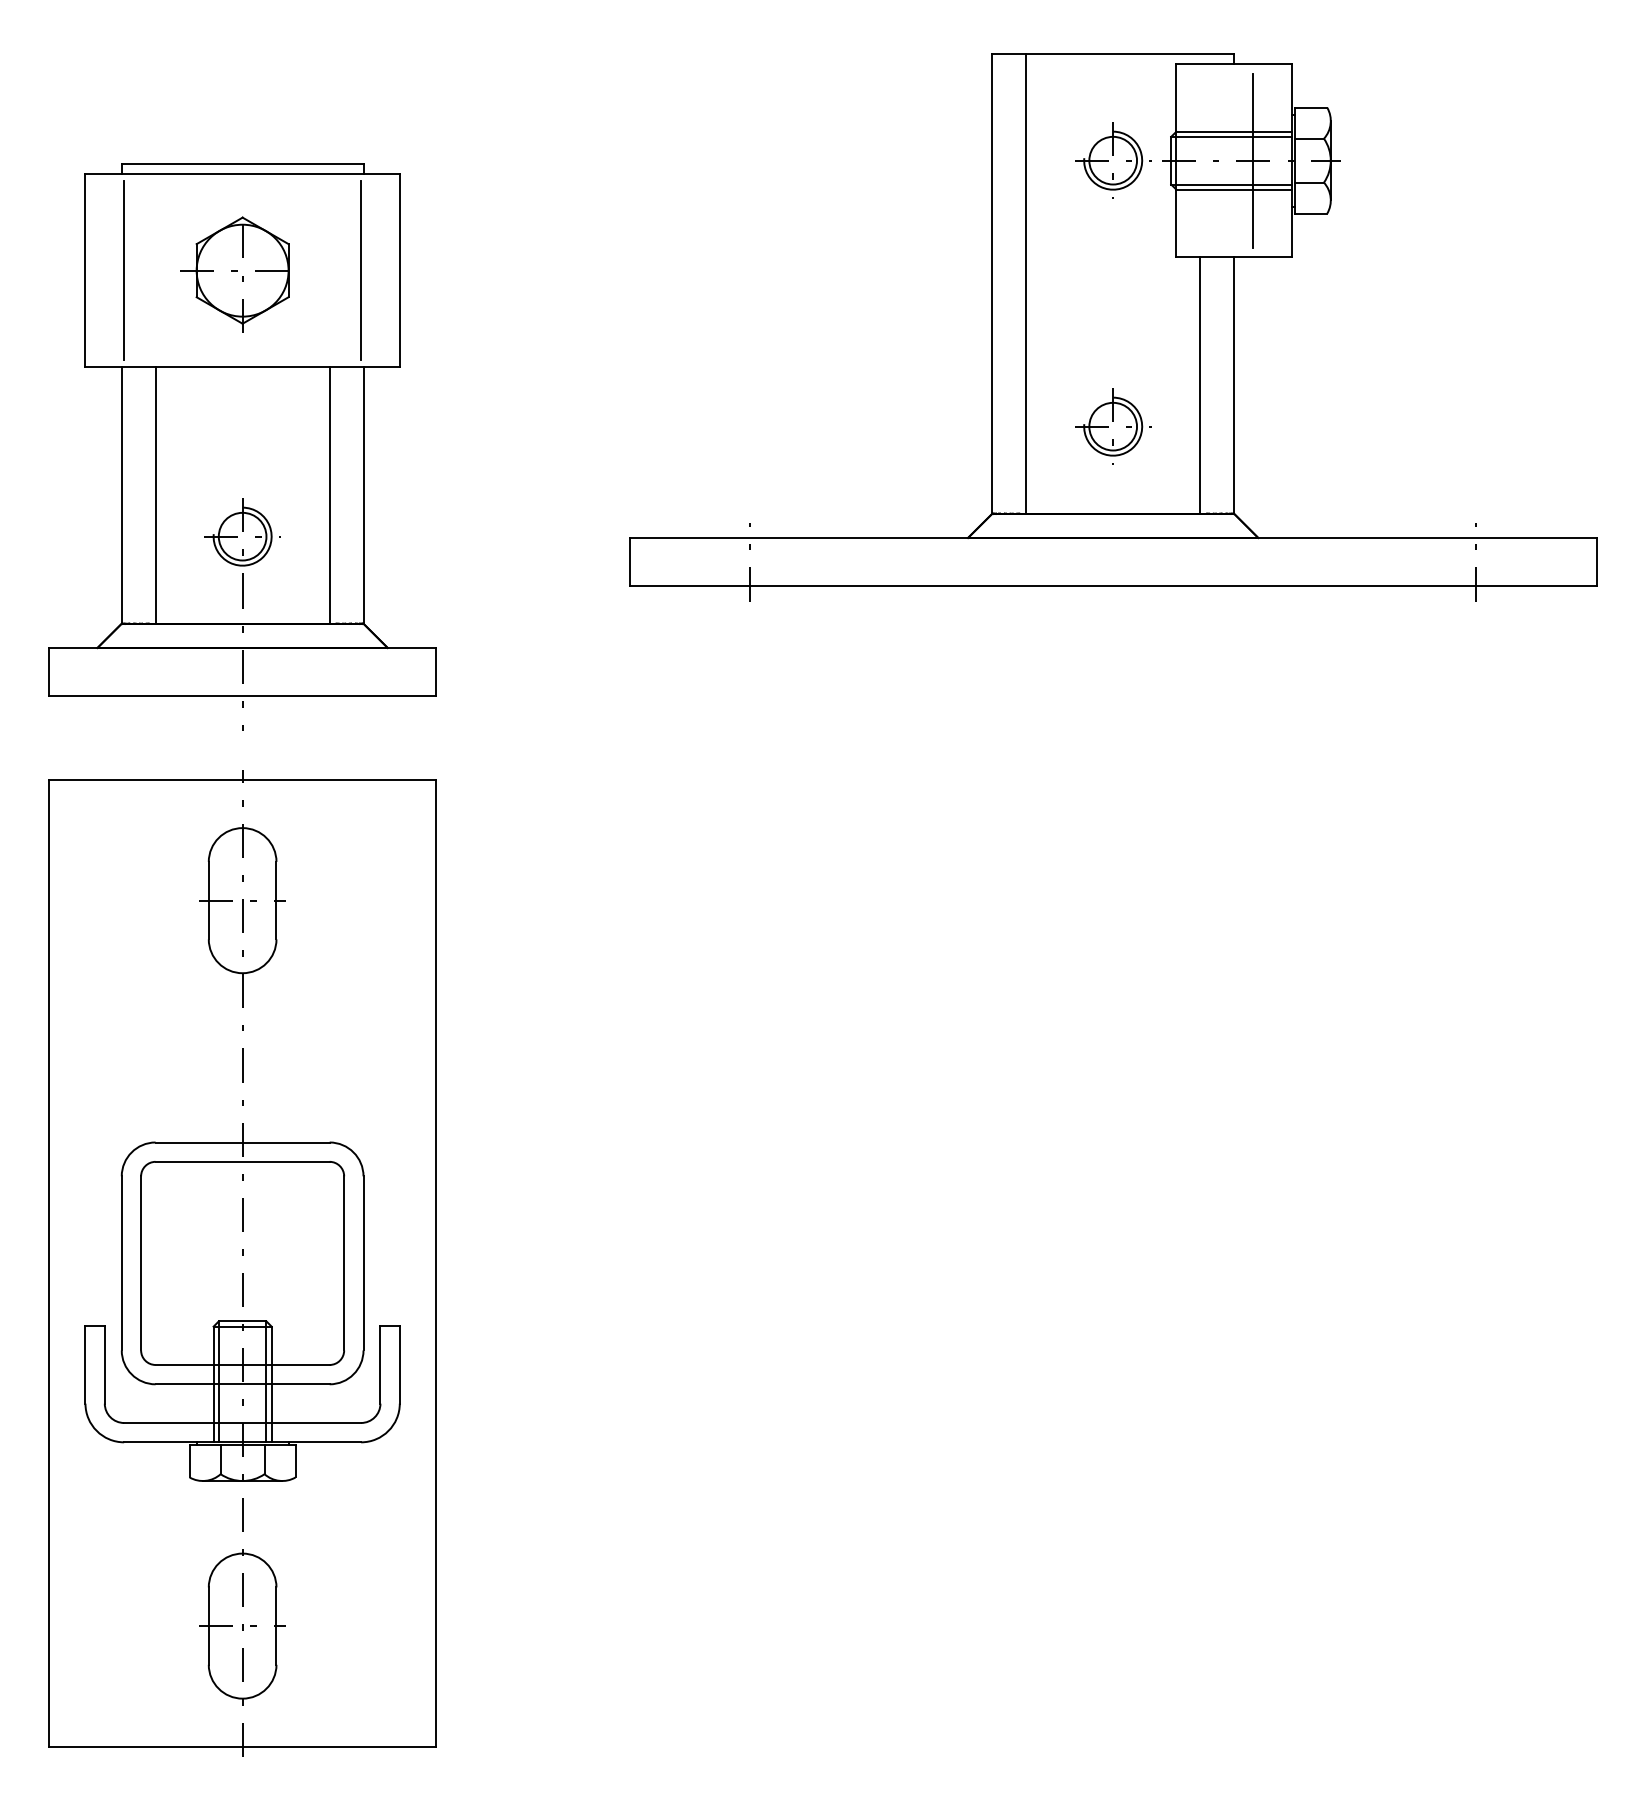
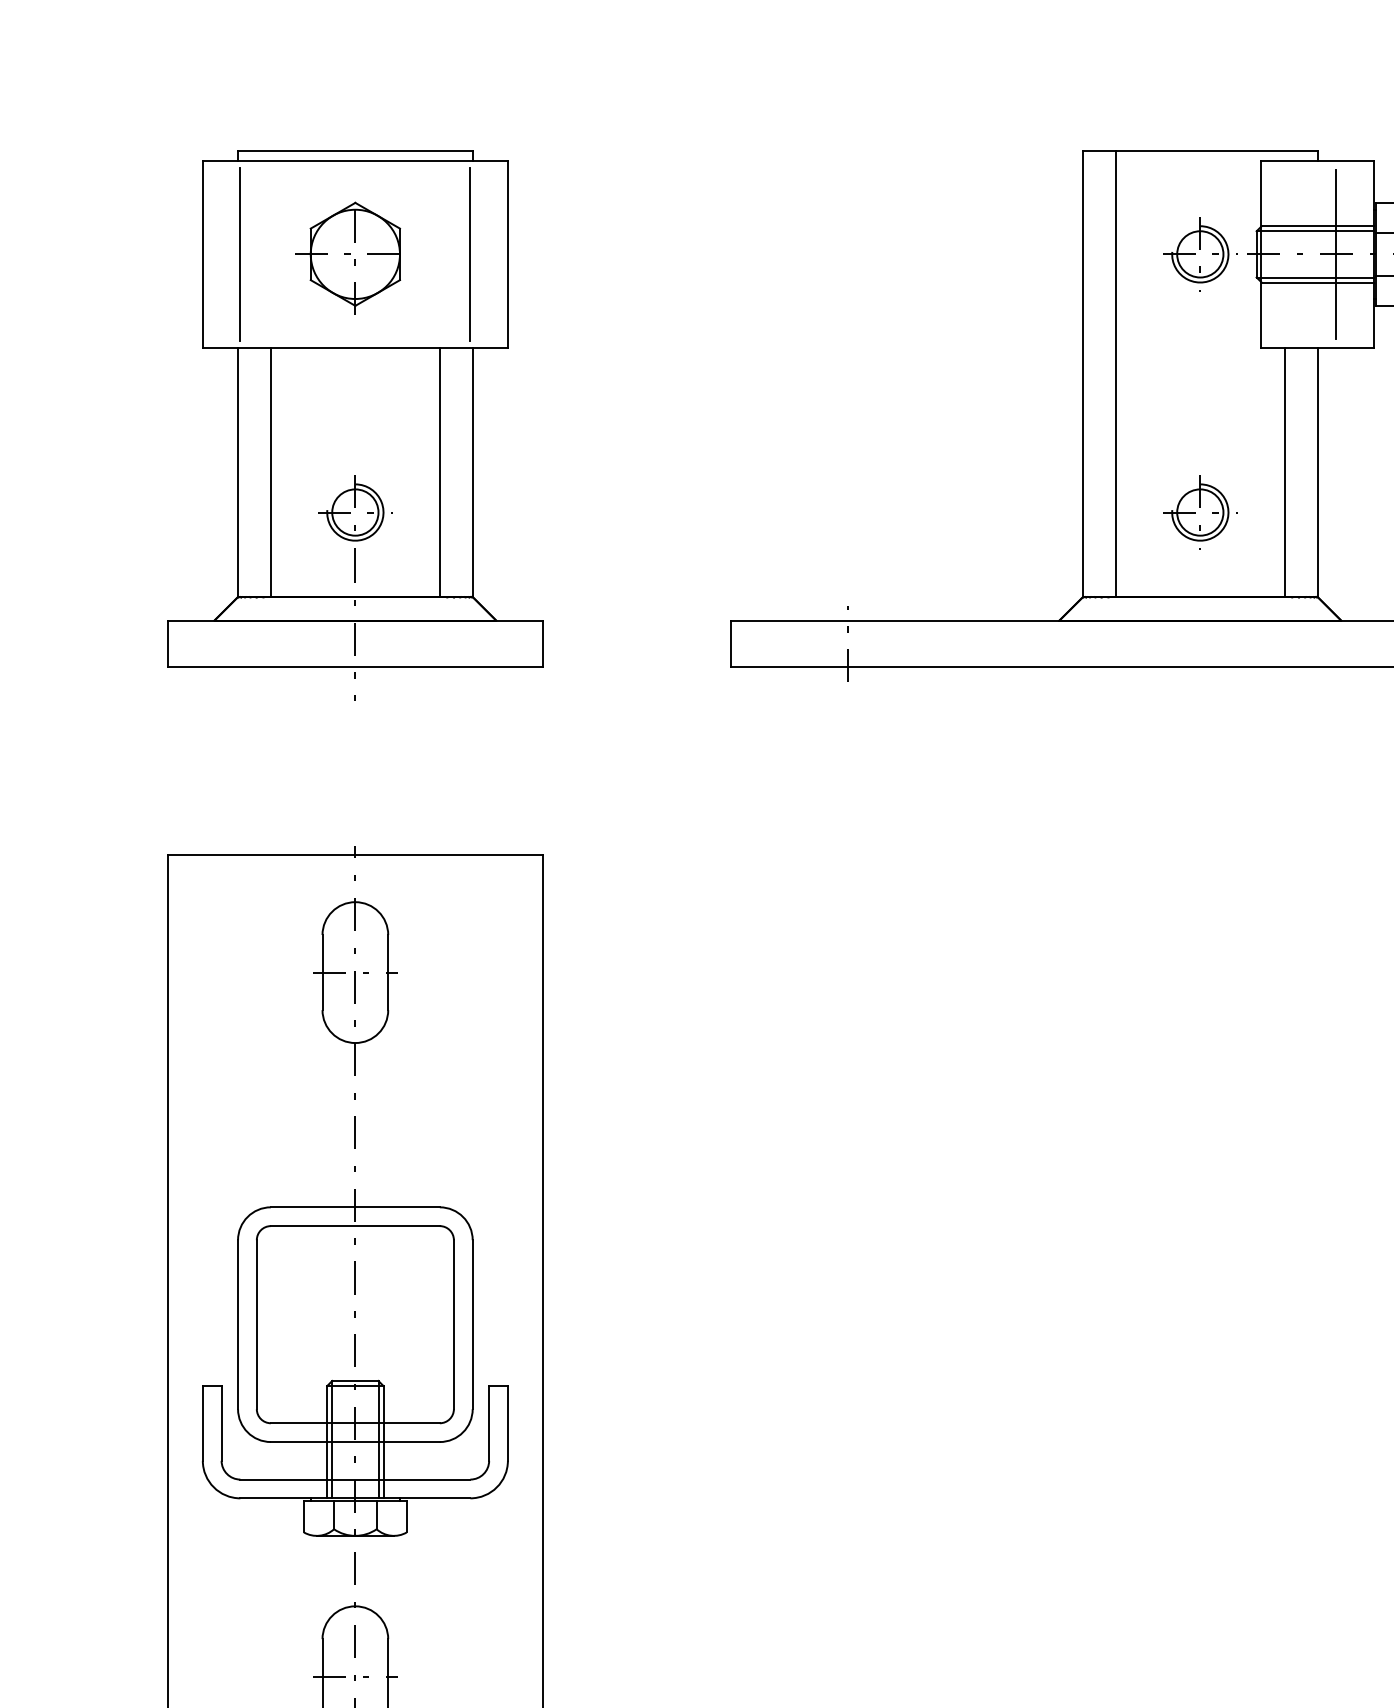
part: (242, 446) -> (355, 425), moved

